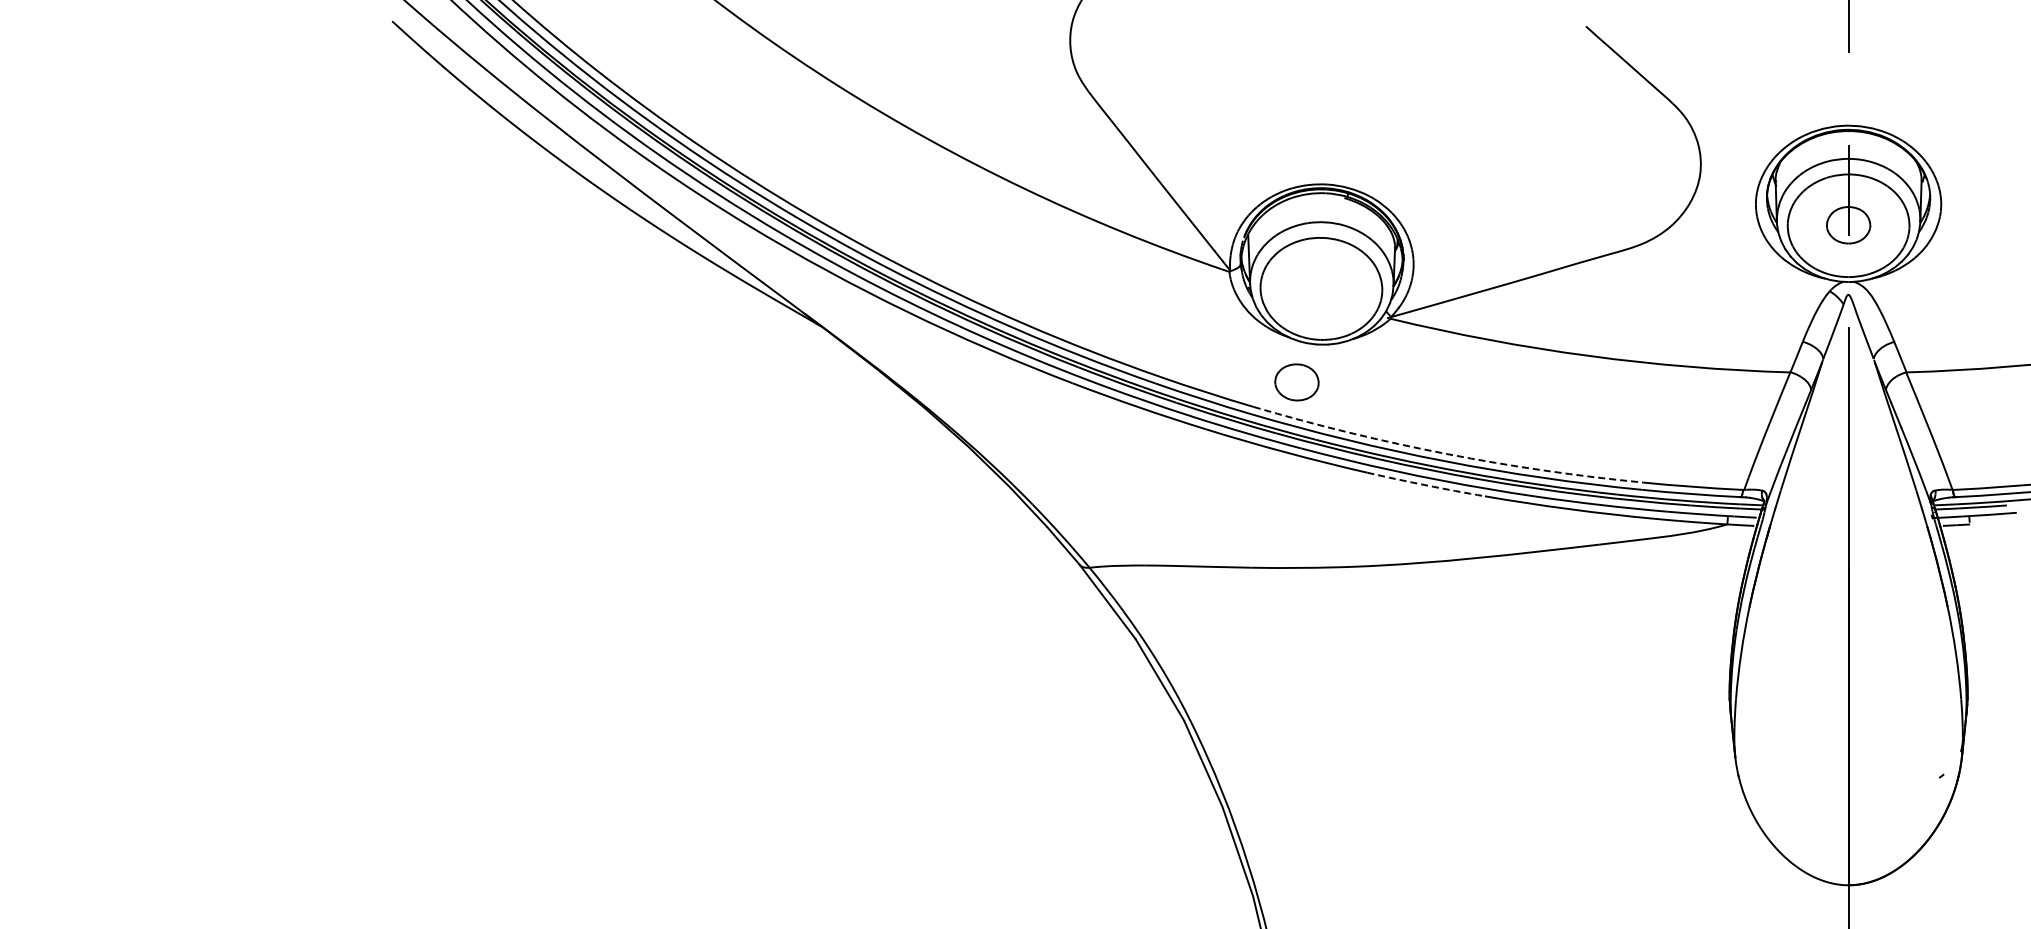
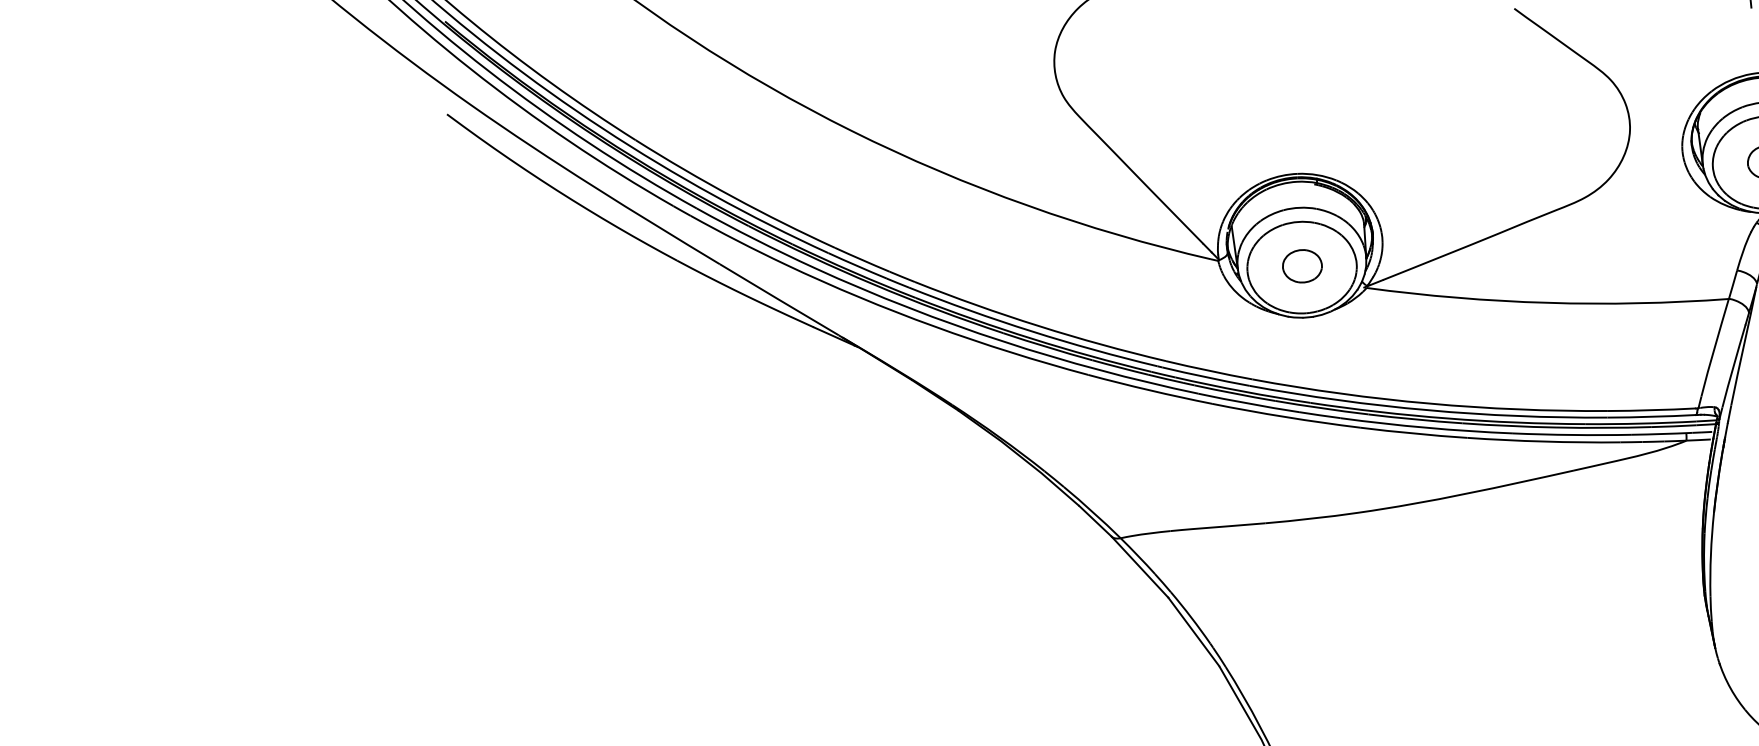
part: (1296, 382) -> (1302, 266), moved
arc: (1446, 454) -> (1429, 404), dashed -> solid
arc: (1425, 485) -> (1413, 433), dashed -> solid

